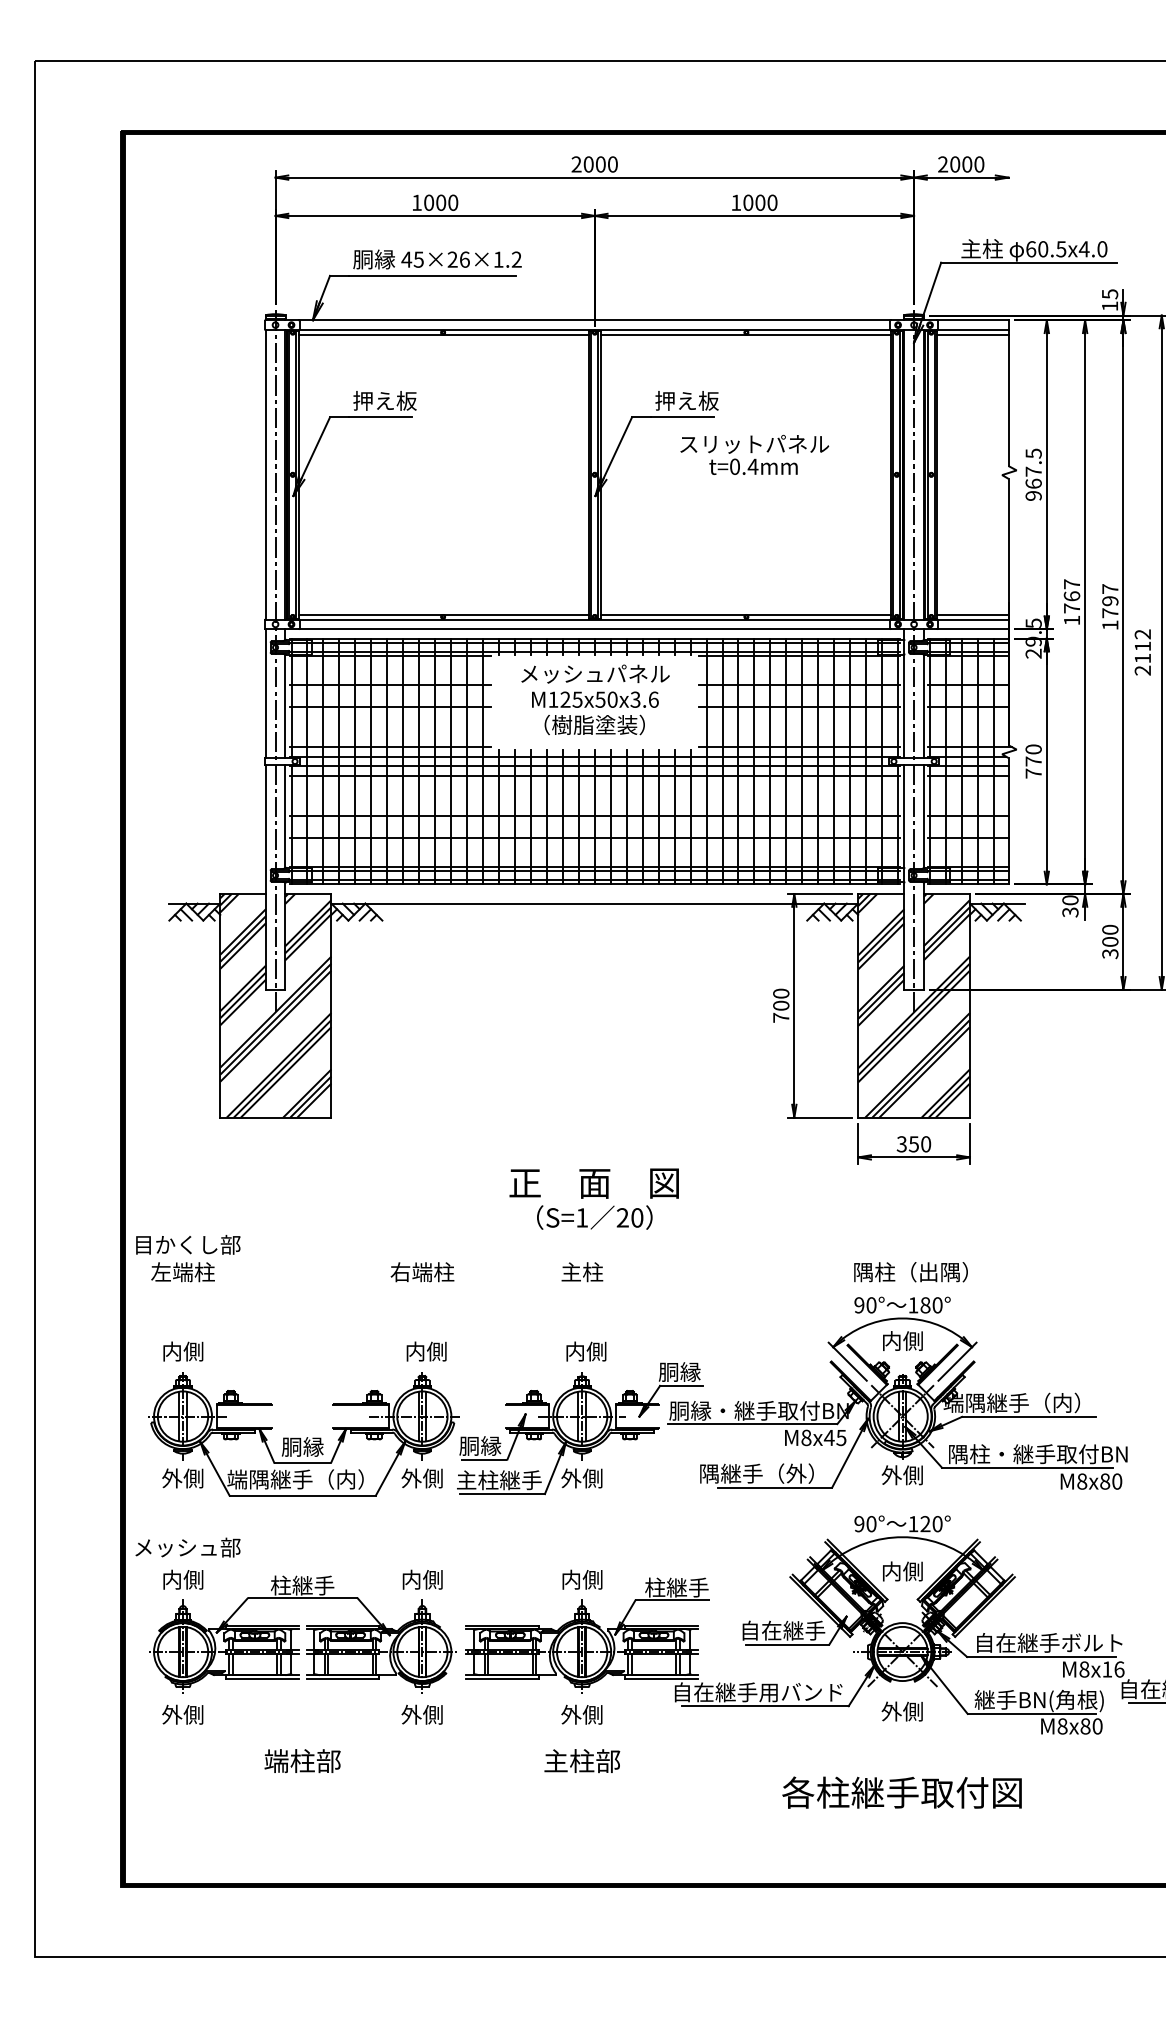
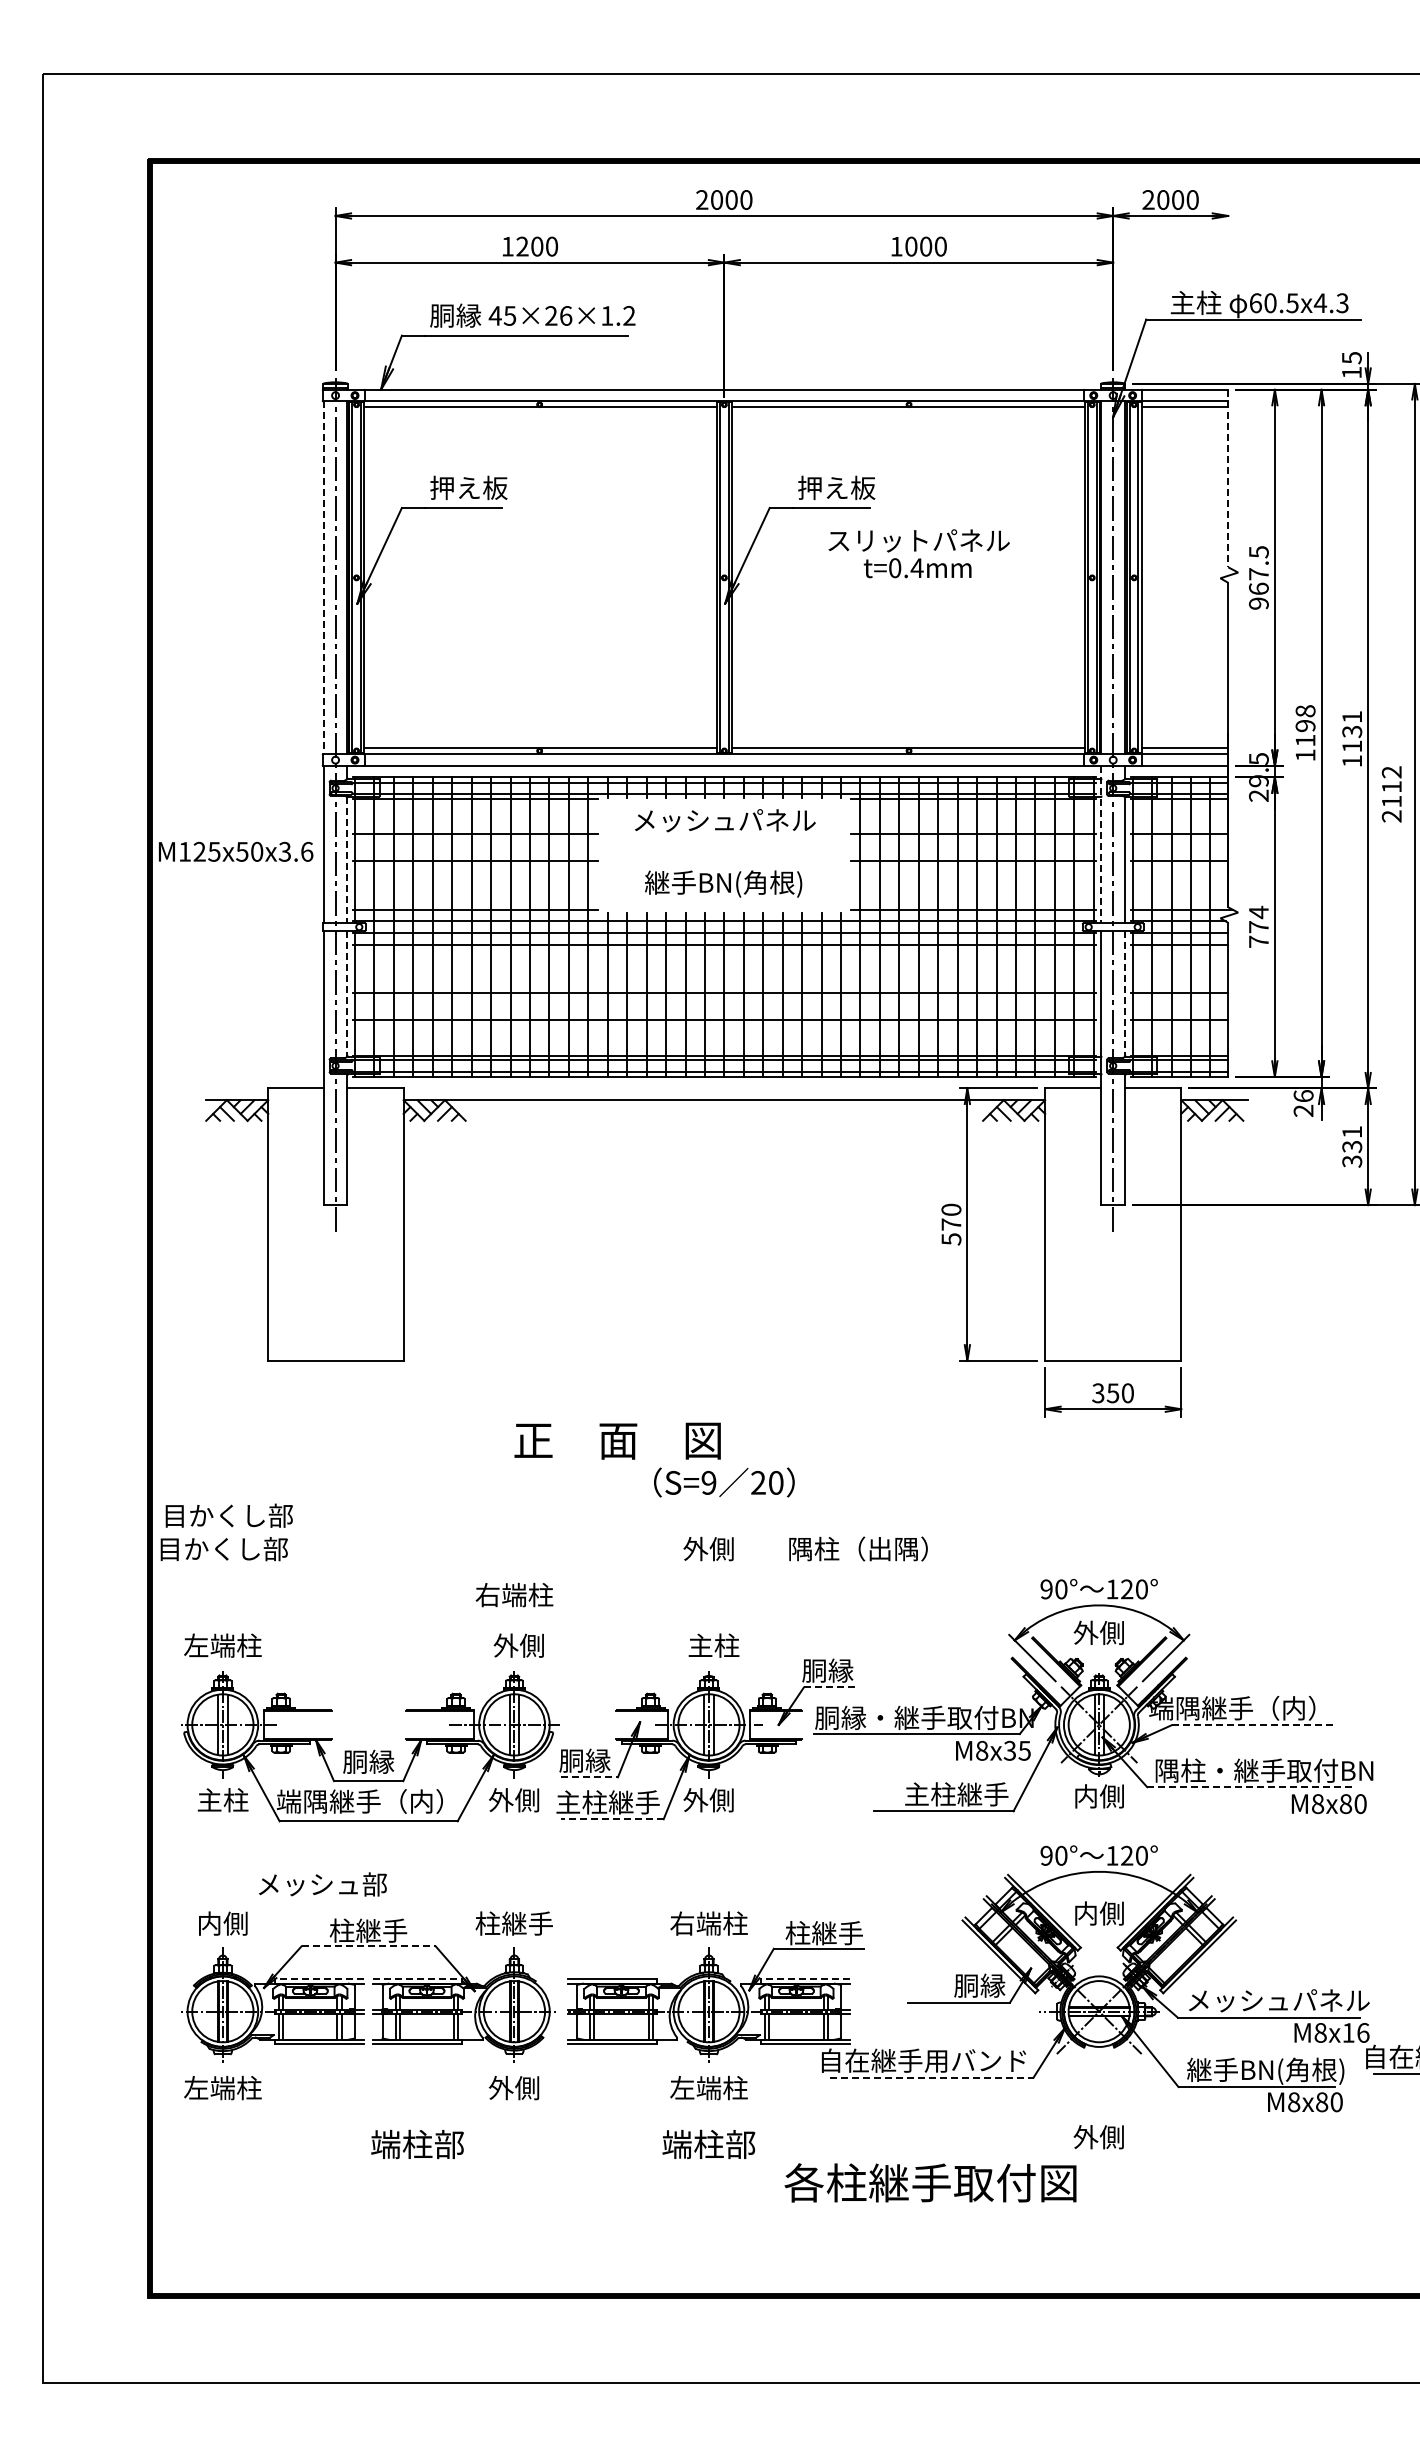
text: (429, 202) -> (522, 246), 1000 -> 1200
text: (1102, 249) -> (1342, 303), 60.5x4.0 -> 60.5x4.3
line: (1008, 393) -> (1228, 478), solid -> dashed
line: (265, 475) -> (323, 578), solid -> dashed
text: (1071, 595) -> (1305, 725), 1767 -> 1198
text: (1110, 600) -> (1352, 731), 1797 -> 1131
line: (904, 693) -> (1101, 844), solid -> dashed
text: (595, 699) -> (236, 851), moved
line: (285, 706) -> (347, 860), solid -> dashed
text: (594, 725) -> (723, 883), （樹脂塗装） -> 継手BN(角根)
text: (1033, 749) -> (1258, 912), 770 -> 774
line: (285, 816) -> (347, 994), solid -> dashed
line: (923, 816) -> (1124, 993), solid -> dashed
text: (1070, 906) -> (1303, 1103), 30 -> 26
text: (1110, 935) -> (1352, 1139), 300 -> 331
hatch: (275, 1005) -> (335, 1224), removed
hatch: (914, 1005) -> (1113, 1224), removed
text: (781, 1011) -> (951, 1231), 700 -> 570
text: (594, 1183) -> (617, 1440), moved
text: (581, 1217) -> (708, 1482), S=1 -> S=9
text: (183, 1271) -> (223, 1548), 左端柱 -> 目かくし部
text: (422, 1271) -> (514, 1594), moved
text: (581, 1271) -> (708, 1548), 主柱 -> 外側
text: (911, 1271) -> (858, 1548), moved
text: (925, 1305) -> (1127, 1589), 180° -> 120°
text: (891, 1340) -> (1085, 1632), 内側 -> 外側
text: (182, 1351) -> (222, 1645), 内側 -> 左端柱
text: (415, 1351) -> (505, 1645), 内側 -> 外側
text: (585, 1351) -> (713, 1645), 内側 -> 主柱
line: (681, 1385) -> (830, 1687), solid -> dashed
line: (1029, 1417) -> (1253, 1725), solid -> dashed
text: (828, 1437) -> (1009, 1750), M8x45 -> M8x35
line: (484, 1459) -> (590, 1777), solid -> dashed
line: (1027, 1467) -> (1251, 1787), solid -> dashed
text: (764, 1473) -> (930, 1794), 隅継手（外） -> 主柱継手
text: (891, 1475) -> (1085, 1796), 外側 -> 内側
text: (182, 1478) -> (222, 1800), 外側 -> 主柱
line: (502, 1494) -> (612, 1819), solid -> dashed
text: (187, 1547) -> (322, 1884), moved
text: (421, 1579) -> (513, 1923), 内側 -> 柱継手
text: (581, 1579) -> (708, 1923), 内側 -> 右端柱
line: (303, 1598) -> (369, 1946), solid -> dashed
line: (262, 1625) -> (319, 1979), solid -> dashed
line: (343, 1625) -> (418, 1979), solid -> dashed
line: (661, 1625) -> (805, 1979), solid -> dashed
text: (783, 1630) -> (954, 1985), 自在継手 -> 胴縁
text: (1049, 1642) -> (1278, 2000), 自在継手ボルト -> メッシュパネル
line: (764, 1706) -> (931, 2077), solid -> dashed
text: (901, 1711) -> (1098, 2137), moved
text: (182, 1714) -> (222, 2087), 外側 -> 左端柱
text: (581, 1714) -> (708, 2087), 外側 -> 左端柱
text: (302, 1761) -> (417, 2144), moved
text: (555, 1761) -> (676, 2144), 主柱部 -> 端柱部
text: (901, 1792) -> (930, 2182), moved

